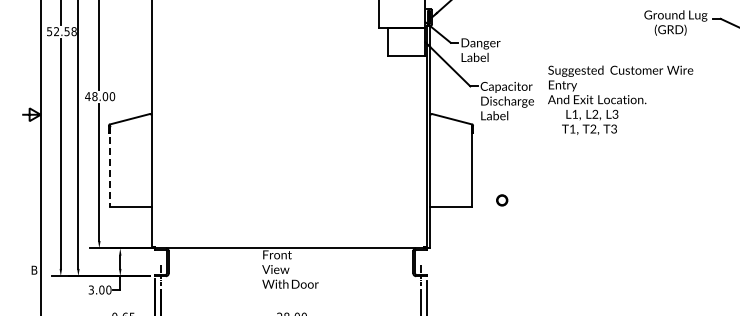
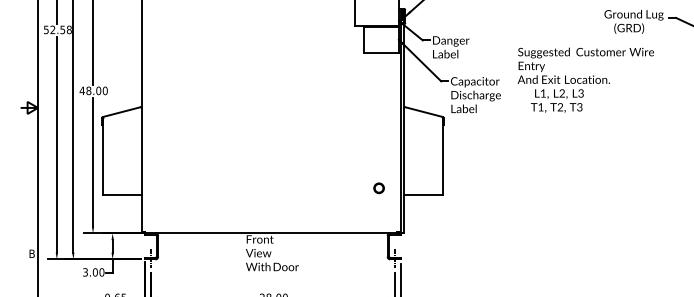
text: (620, 99) -> (585, 79), moved
line: (109, 166) -> (102, 156), dashed -> solid
circle: (502, 200) -> (379, 188), moved

